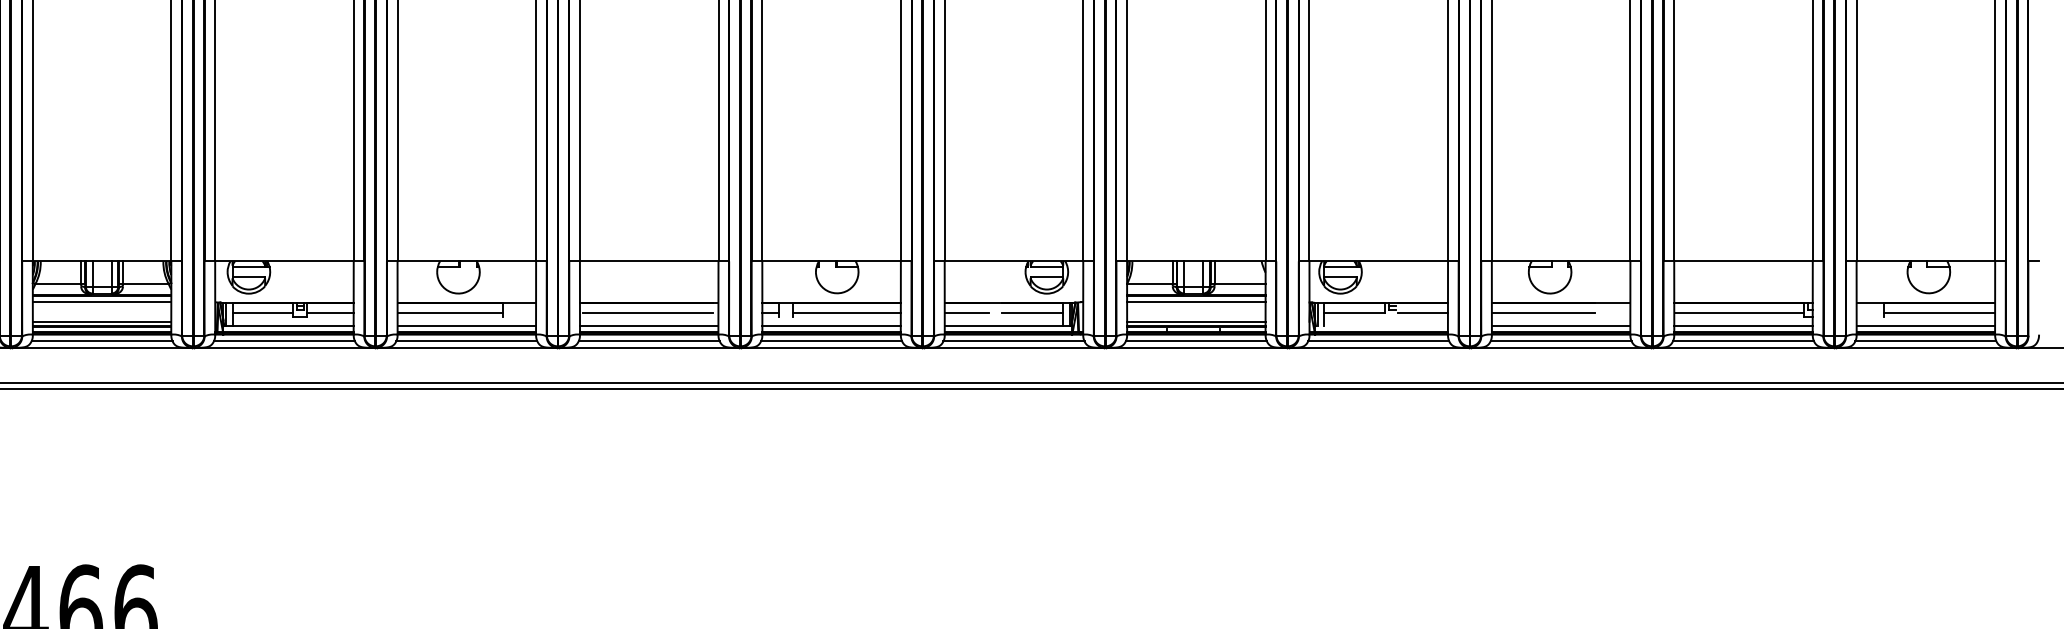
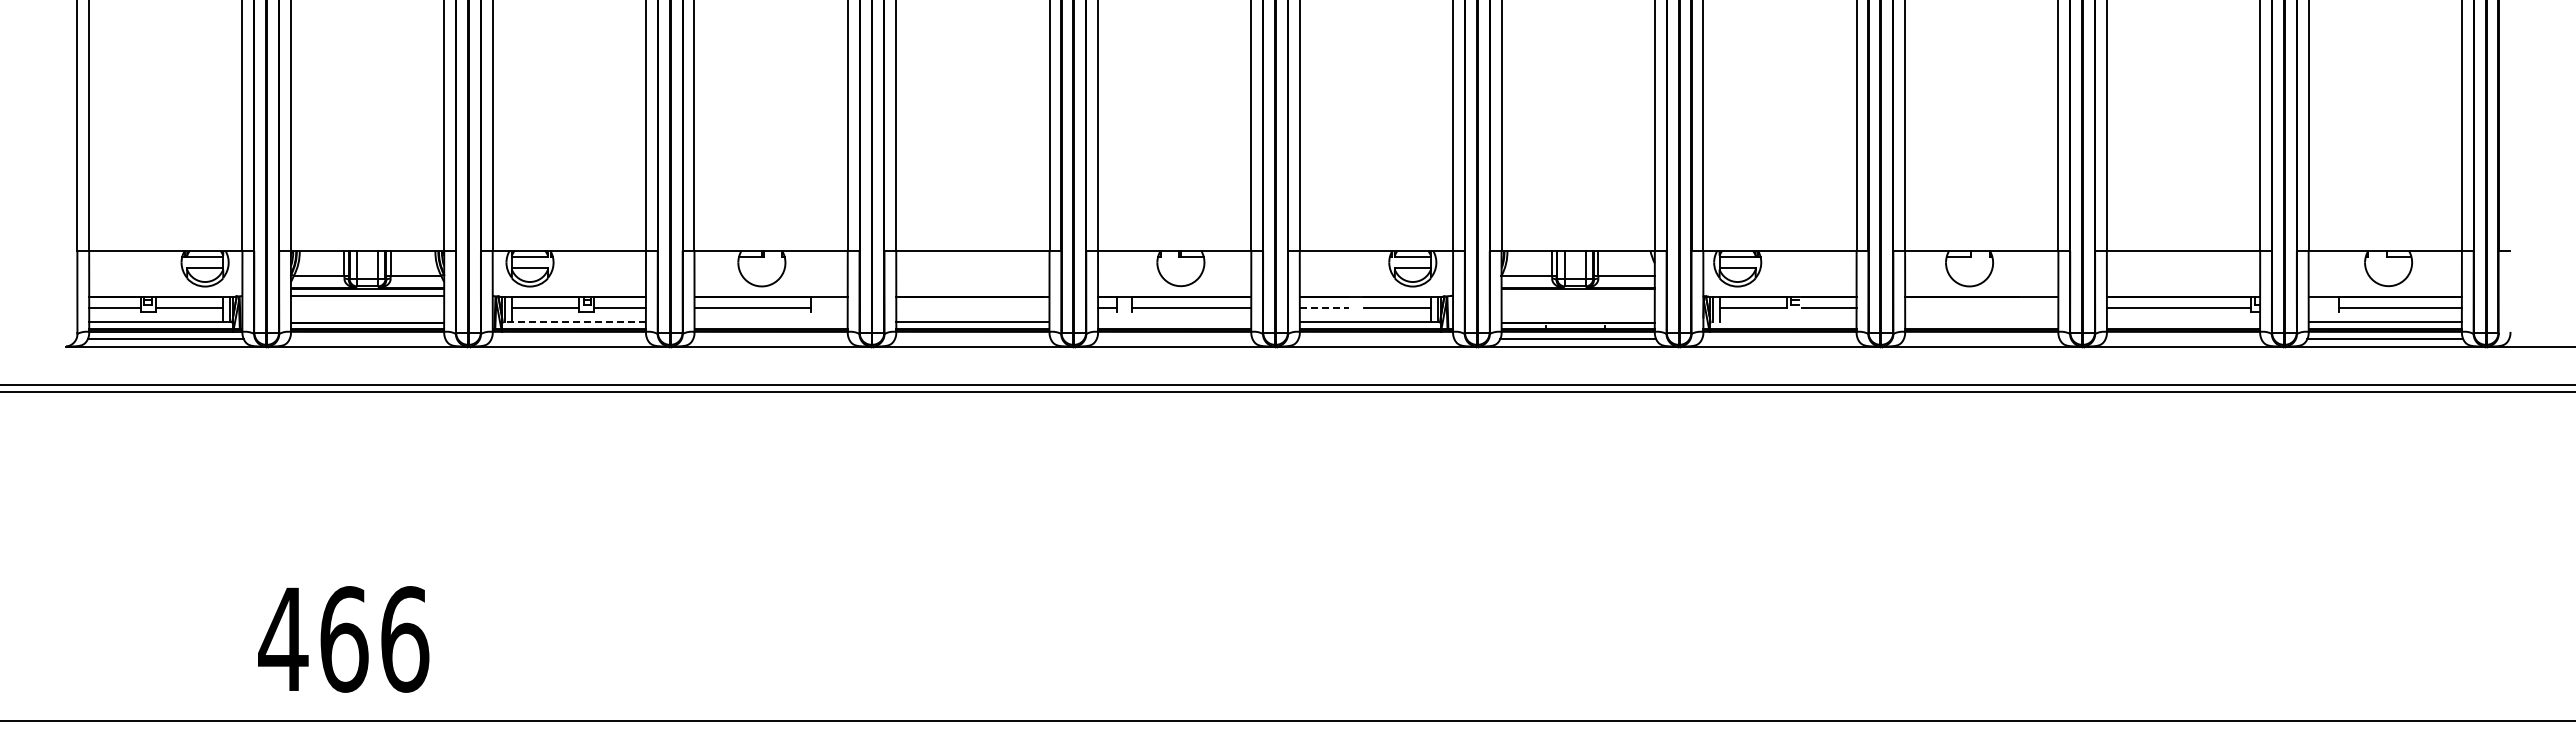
line: (1195, 301) -> (1577, 295), removed
line: (647, 313) -> (971, 308), removed
line: (967, 313) -> (1324, 308), solid -> dashed
line: (1542, 313) -> (1961, 308), removed
line: (102, 322) -> (367, 318), removed
line: (1195, 322) -> (1577, 318), removed
line: (288, 326) -> (573, 322), solid -> dashed
line: (466, 326) -> (770, 322), removed
line: (831, 326) -> (1174, 322), removed
line: (1560, 326) -> (1981, 322), removed
line: (1743, 326) -> (2183, 322), removed
line: (102, 341) -> (367, 339), removed
line: (284, 341) -> (569, 339), removed
line: (467, 341) -> (771, 339), removed
line: (648, 341) -> (972, 339), removed
line: (831, 341) -> (1174, 339), removed
line: (1014, 341) -> (1376, 339), removed
line: (1378, 341) -> (1779, 339), removed
line: (1560, 341) -> (1981, 339), removed
line: (1743, 341) -> (2183, 339), removed

